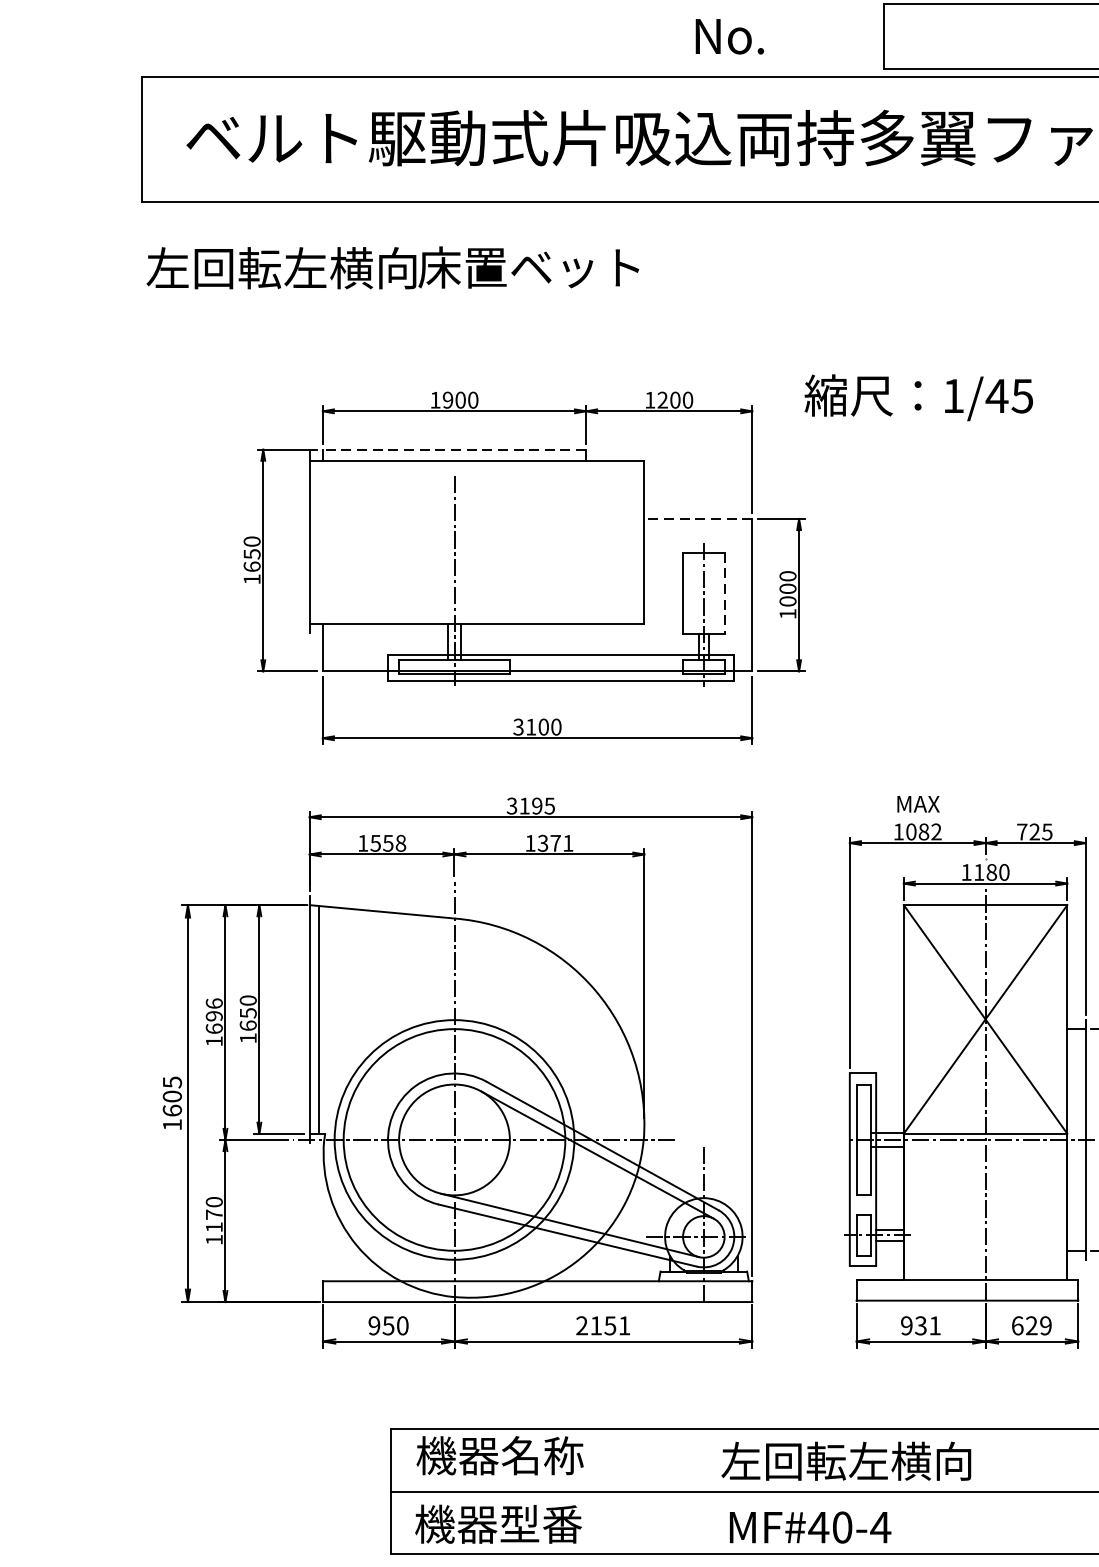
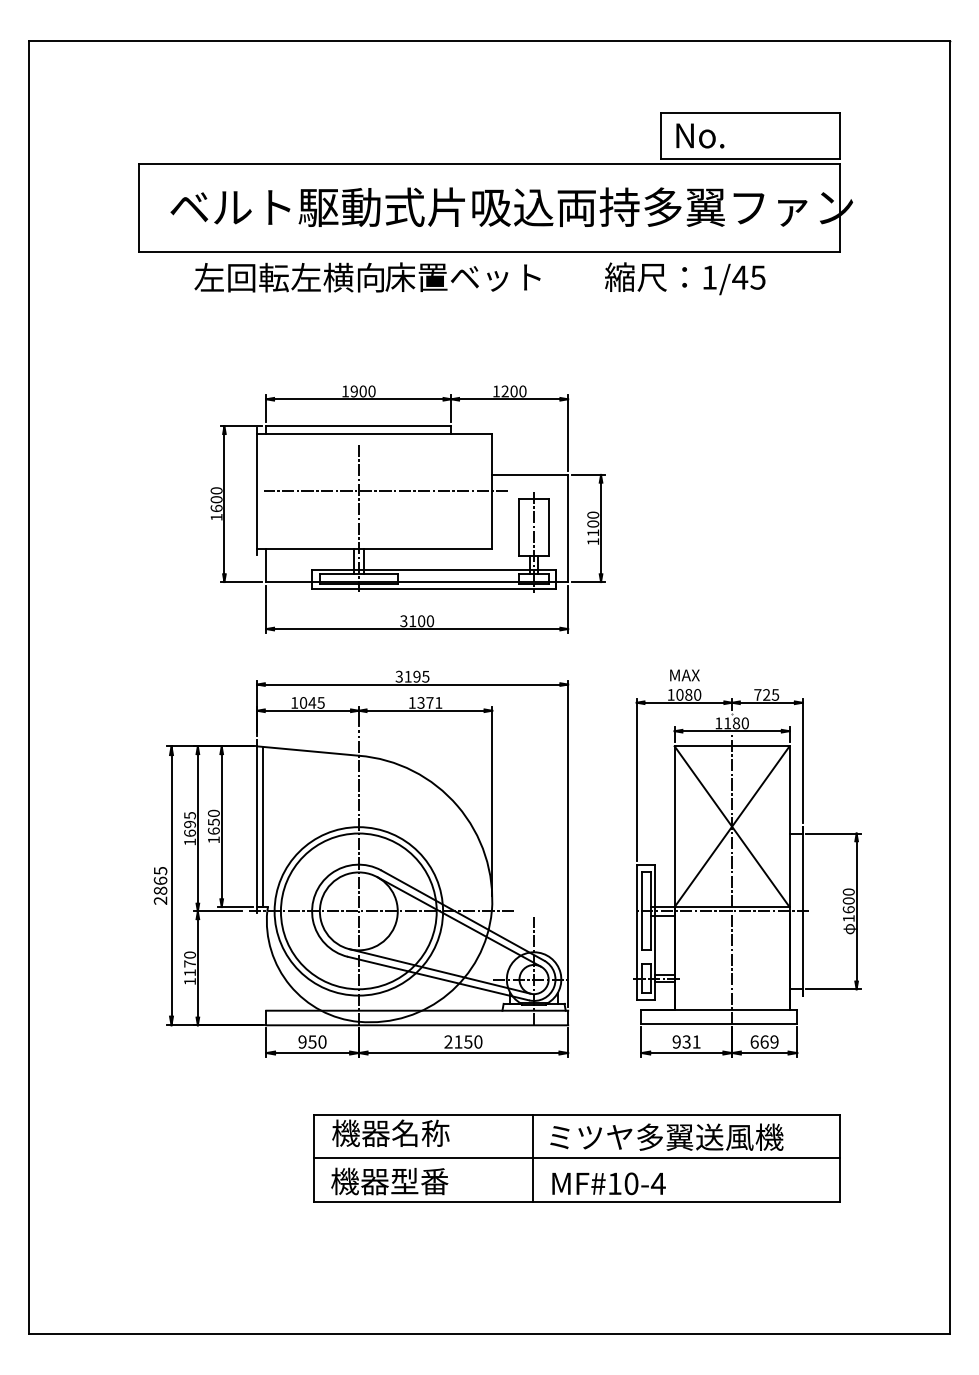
text: (730, 36) -> (700, 135), moved
text: (392, 267) -> (367, 277), moved
text: (919, 397) -> (685, 278), moved
line: (454, 450) -> (358, 426), dashed -> solid
line: (698, 518) -> (530, 474), dashed -> solid
line: (492, 542) -> (385, 491), added
text: (251, 553) -> (216, 499), 1650 -> 1600
line: (724, 593) -> (548, 527), dashed -> solid
text: (788, 600) -> (593, 532), 1000 -> 1100
text: (936, 831) -> (697, 694), 1082 -> 1080
text: (387, 842) -> (311, 702), 1558 -> 1045
text: (213, 1003) -> (189, 815), 1696 -> 1695
text: (172, 1110) -> (160, 890), 1605 -> 2865
text: (624, 1325) -> (478, 1041), 2151 -> 2150
text: (1031, 1325) -> (764, 1041), 629 -> 669
text: (889, 1460) -> (664, 1136), 左回転左横向 -> ミツヤ多翼送風機
line: (703, 1491) -> (533, 1158), added
text: (818, 1527) -> (614, 1183), MF#40-4 -> MF#10-4

